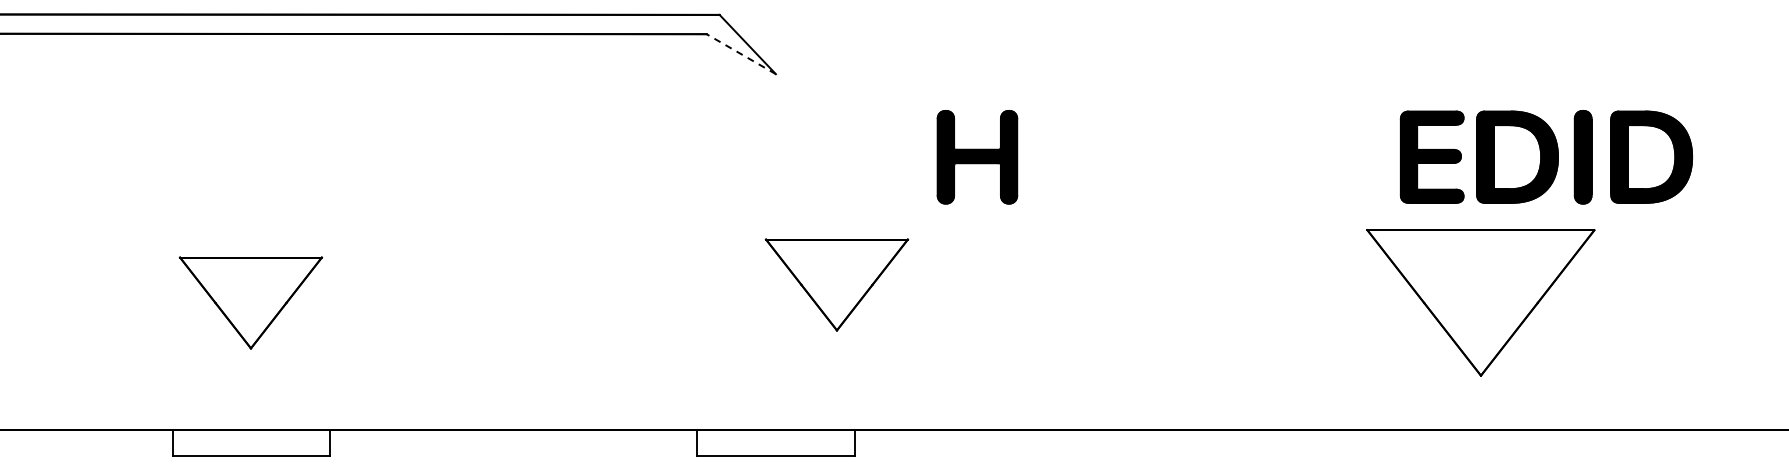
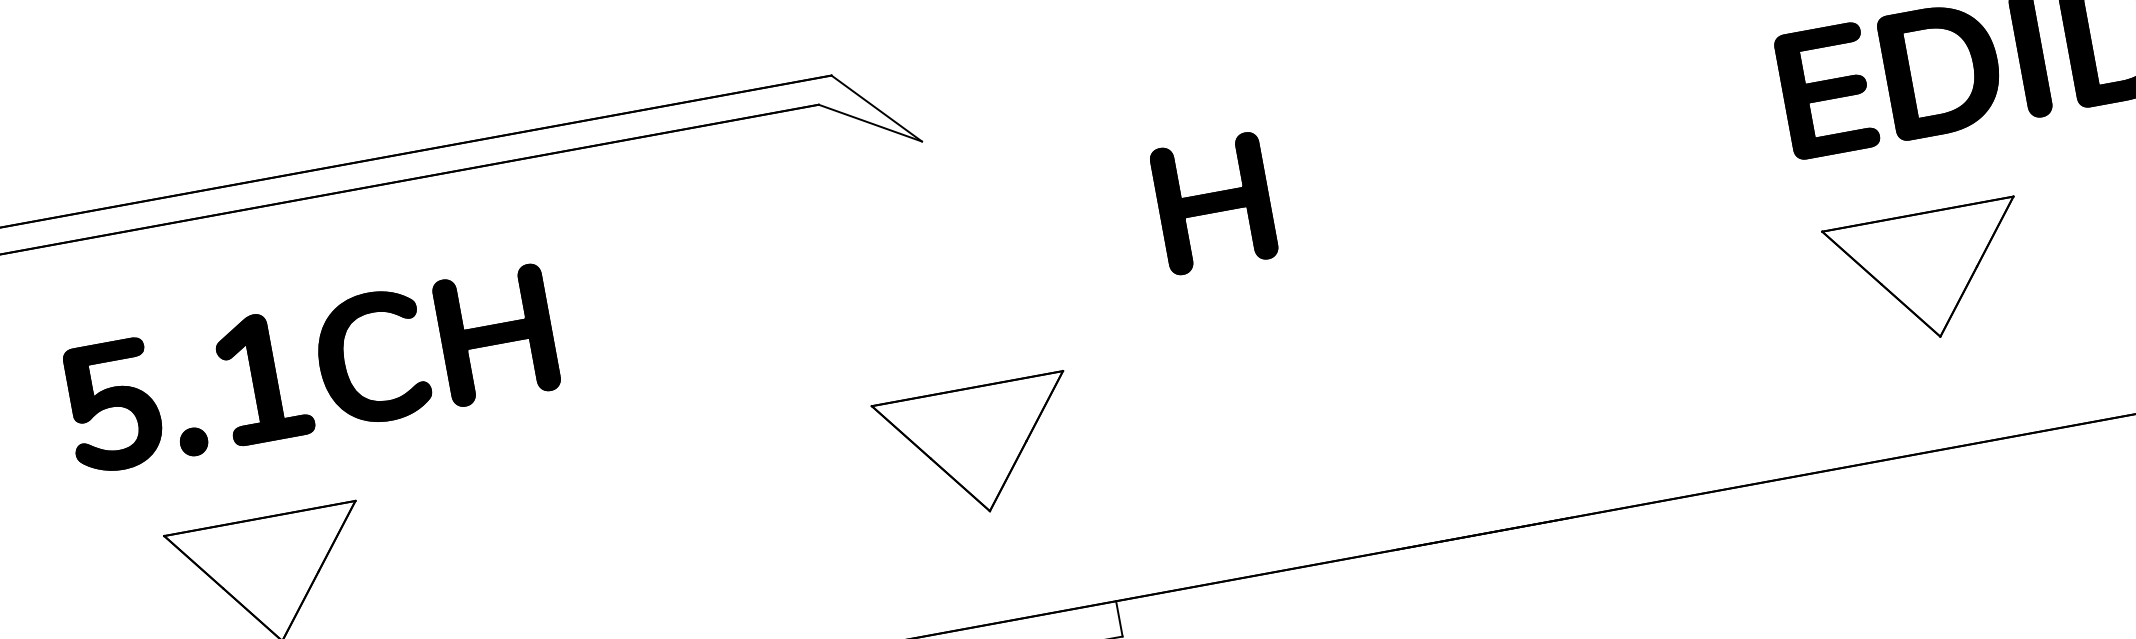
line: (741, 54) -> (870, 123), dashed -> solid
part: (313, 156) -> (319, 366), added
part: (836, 284) -> (977, 449), moved
part: (1481, 302) -> (1929, 274), size x0.62

